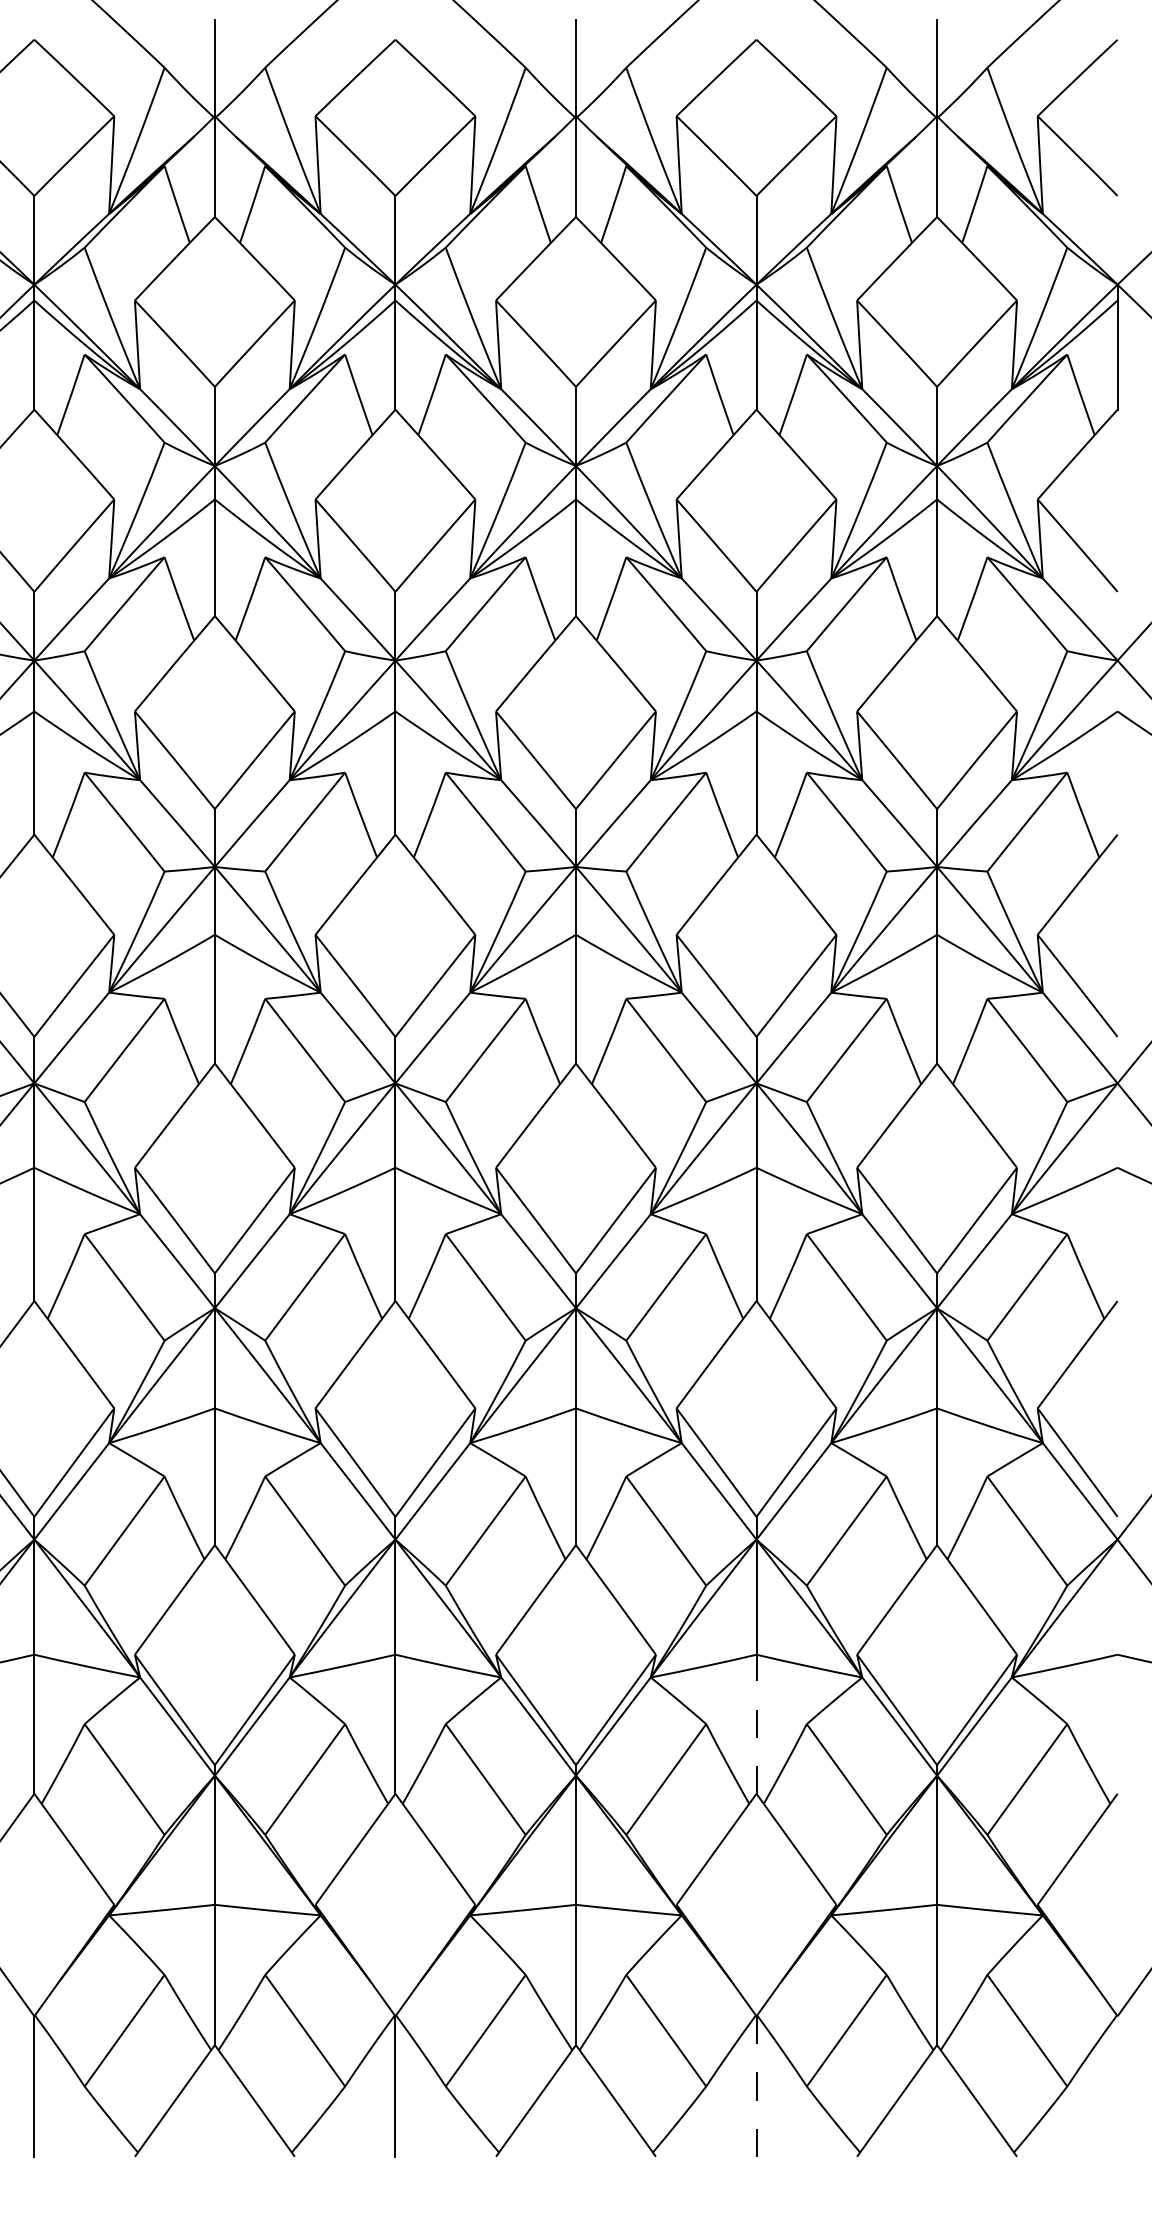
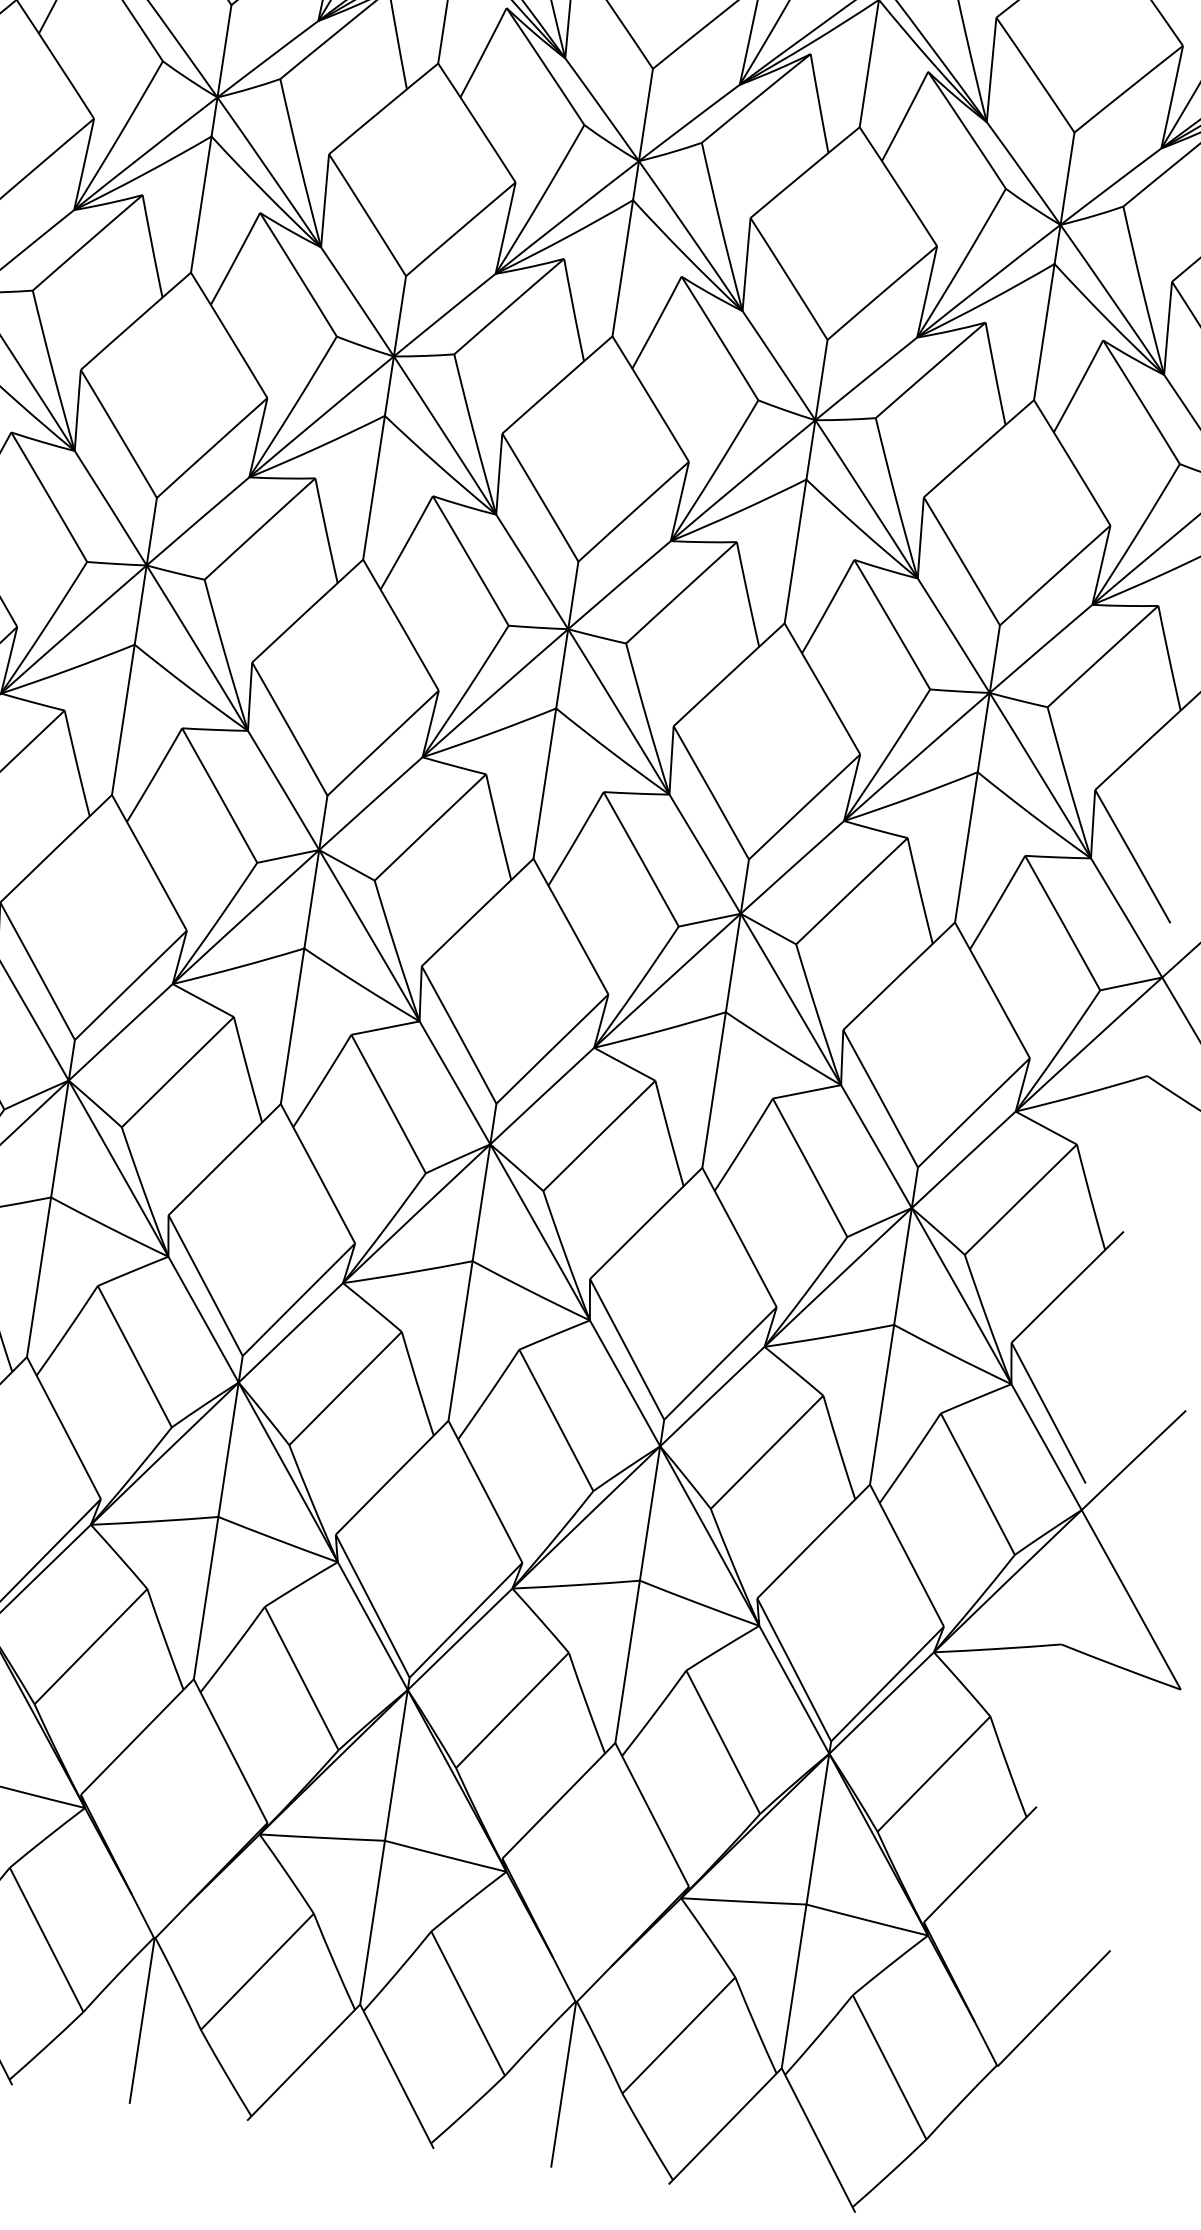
line: (756, 1724) -> (627, 1662), dashed -> solid
line: (756, 2087) -> (563, 2085), dashed -> solid

